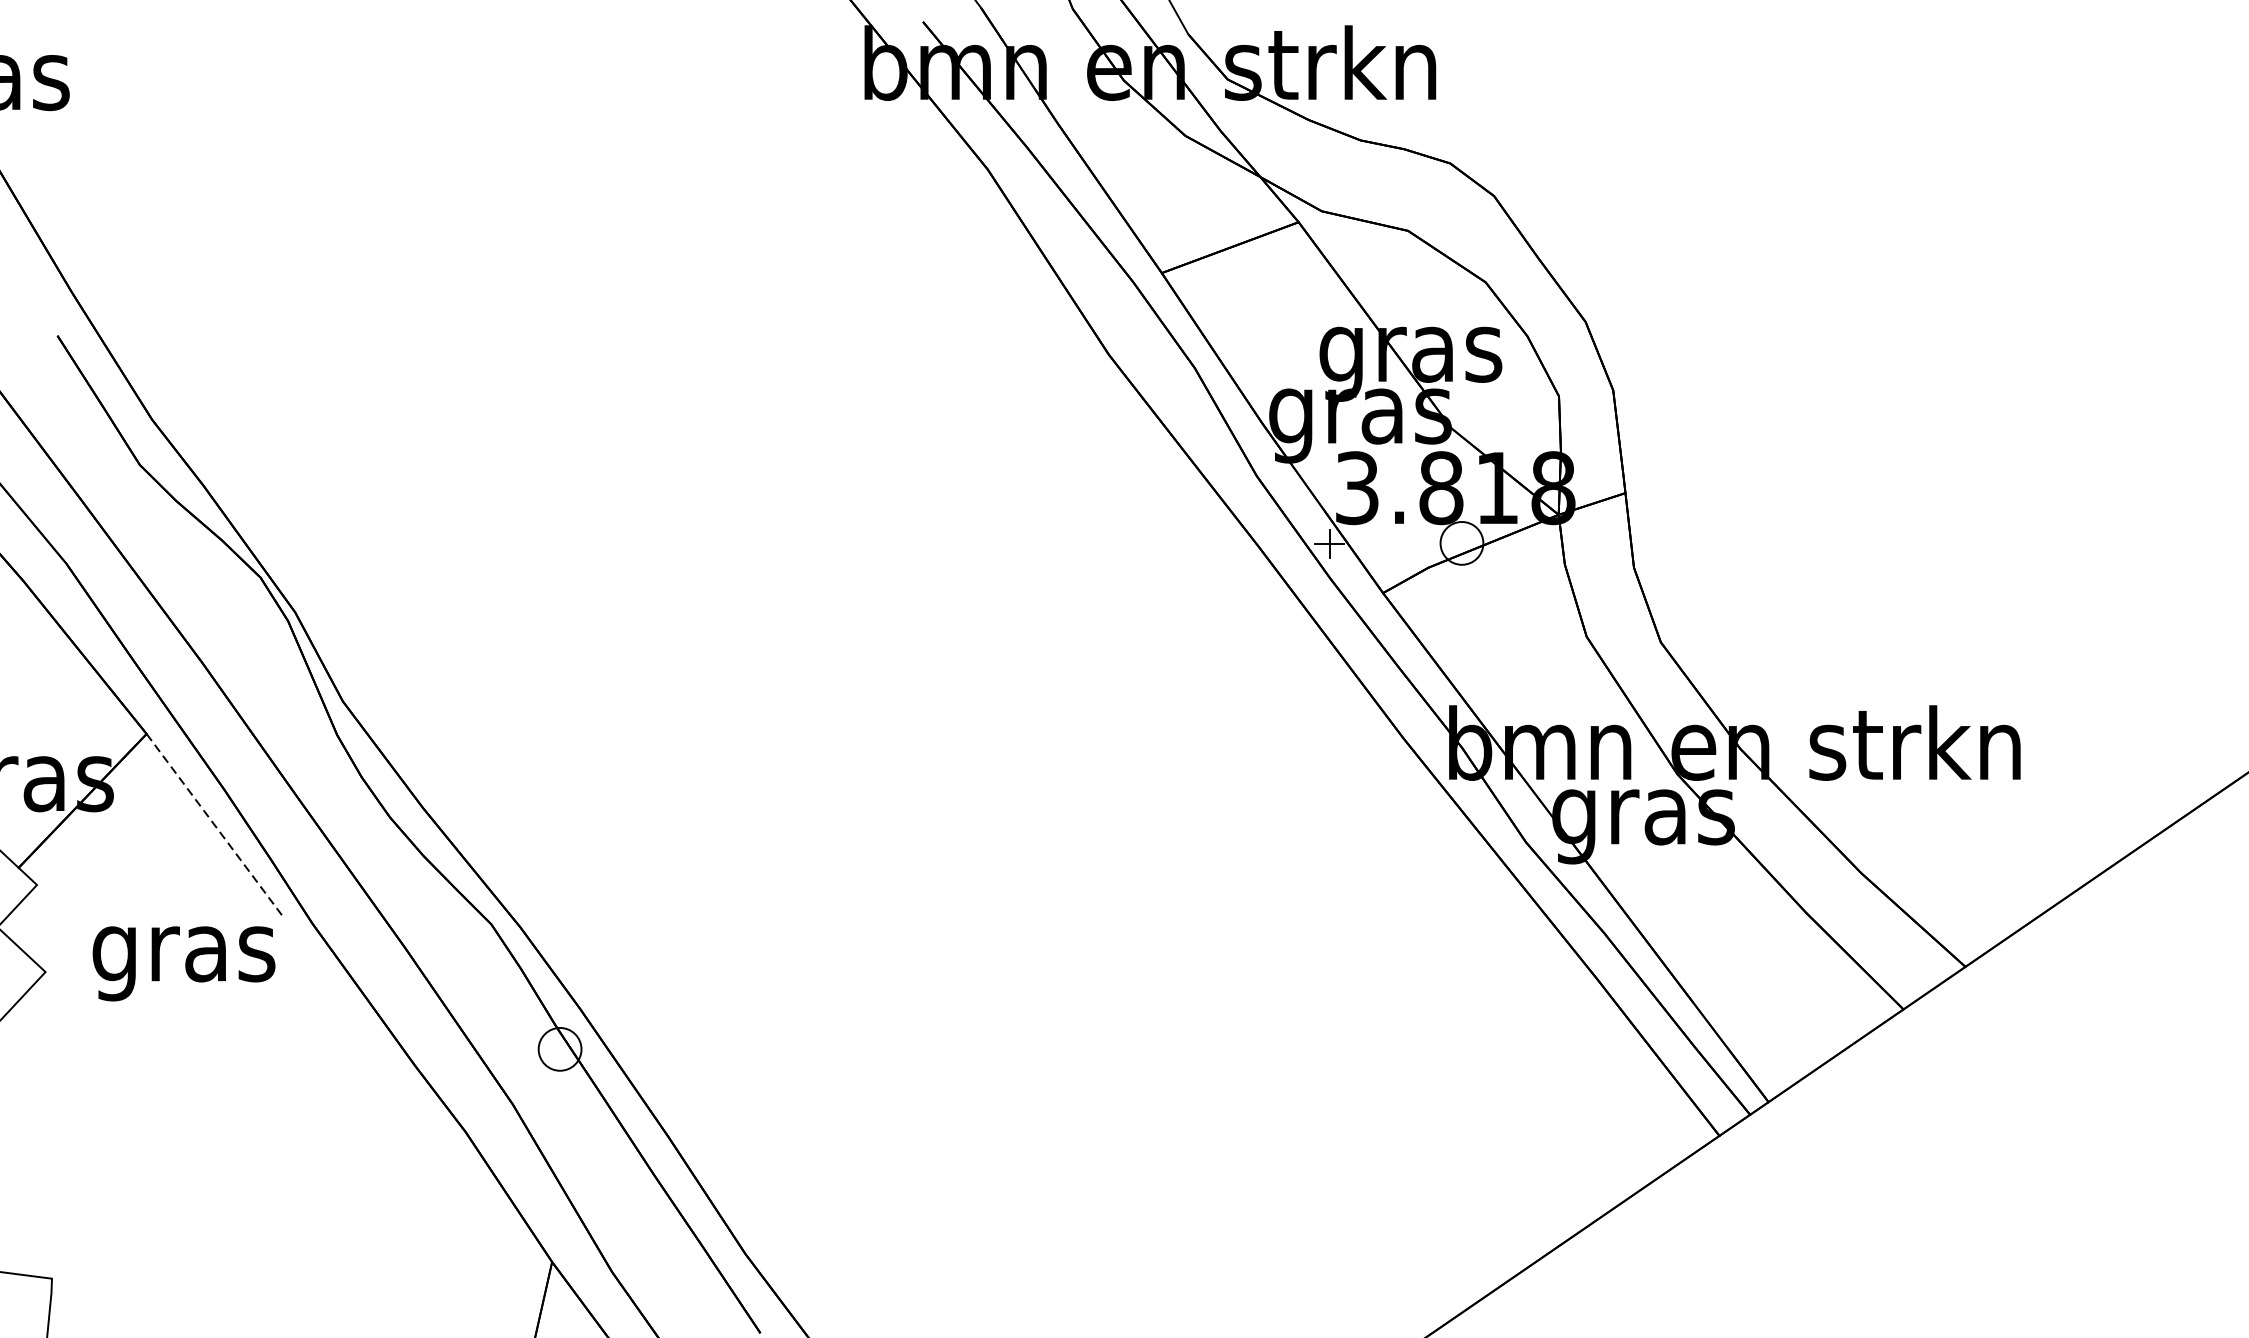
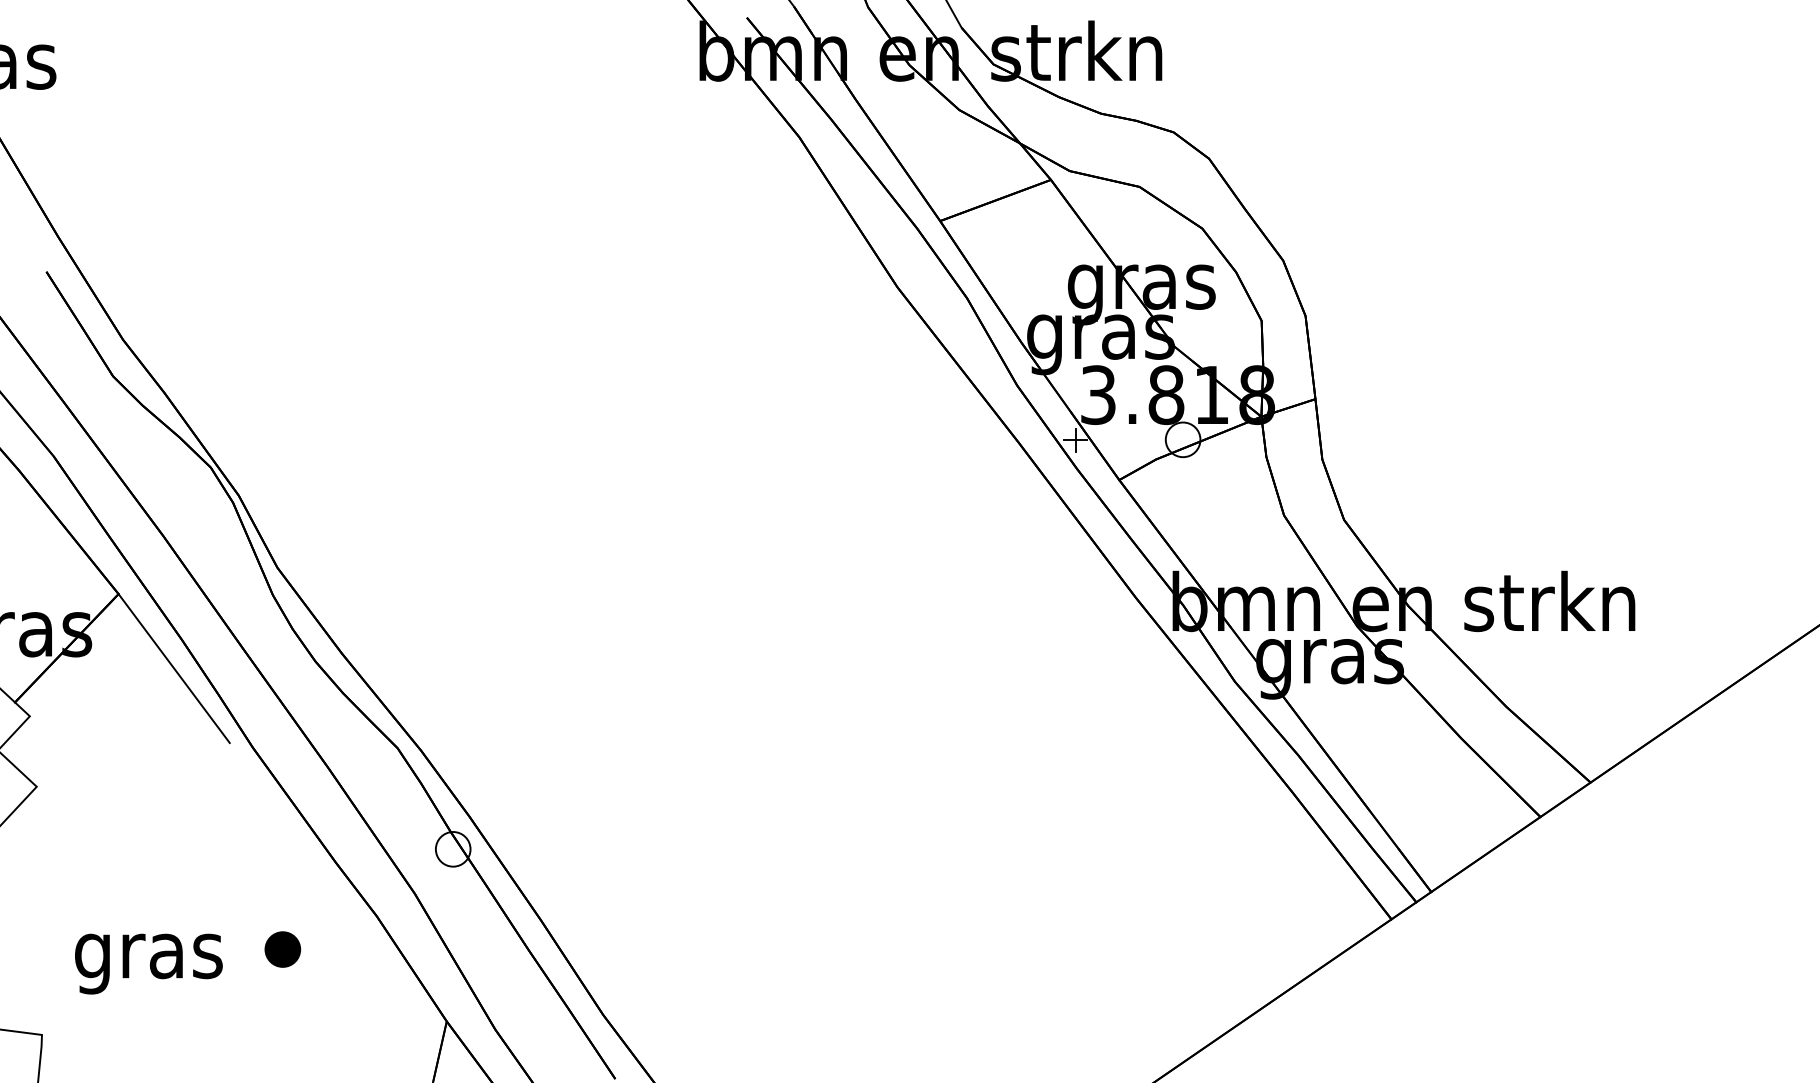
line: (215, 825) -> (174, 668), dashed -> solid
text: (183, 963) -> (148, 963), moved
part: (349, 1173) -> (282, 949), added

